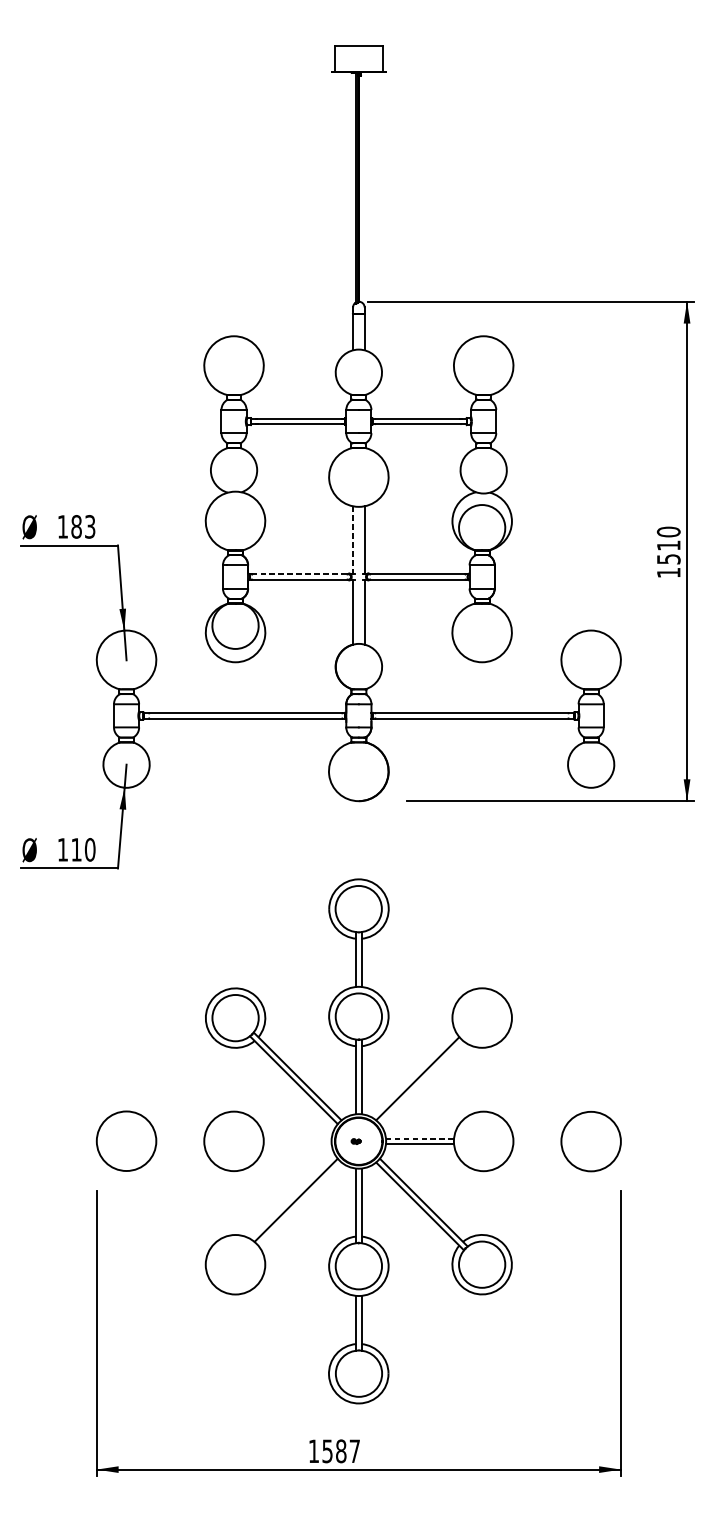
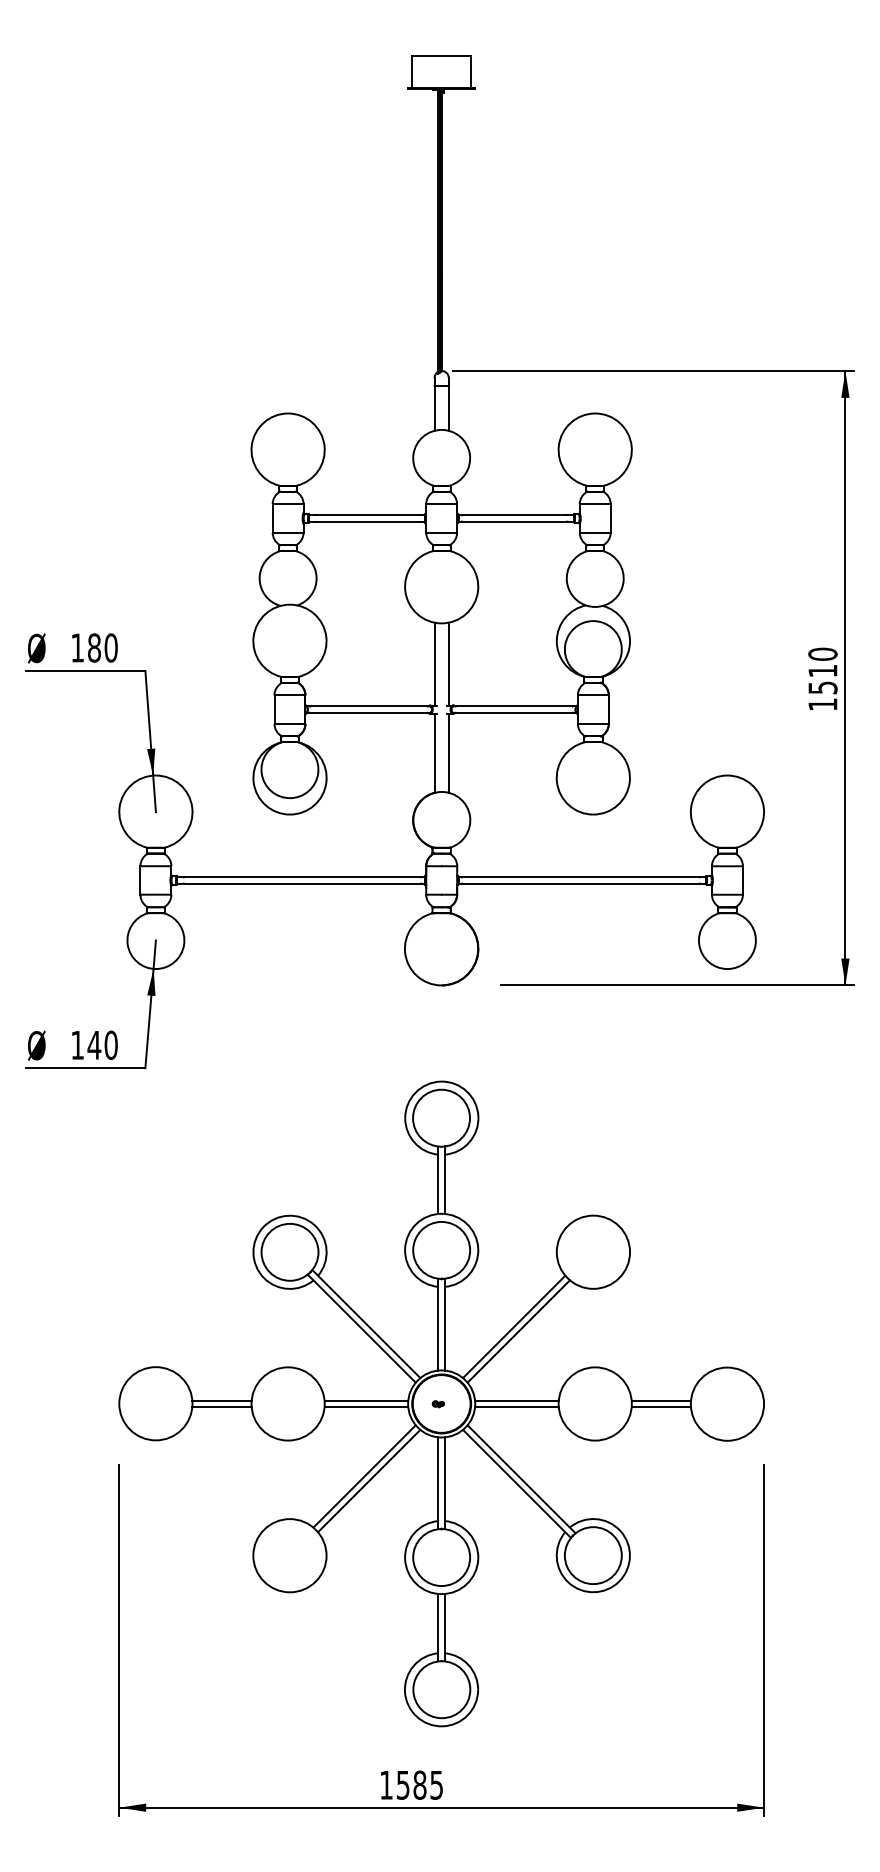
text: (89, 526) -> (110, 647), 183 -> 180
line: (353, 540) -> (434, 664), dashed -> solid
line: (299, 574) -> (368, 706), dashed -> solid
text: (76, 850) -> (94, 1045), 110 -> 140
line: (421, 1082) -> (518, 1331), added
line: (179, 1138) -> (221, 1400), added
line: (297, 1138) -> (366, 1400), added
line: (419, 1138) -> (516, 1400), dashed -> solid
line: (537, 1138) -> (661, 1400), added
line: (179, 1144) -> (221, 1407), added
line: (297, 1144) -> (366, 1407), added
line: (536, 1144) -> (660, 1407), added
line: (300, 1203) -> (369, 1480), added
text: (354, 1451) -> (436, 1785), 1587 -> 1585

